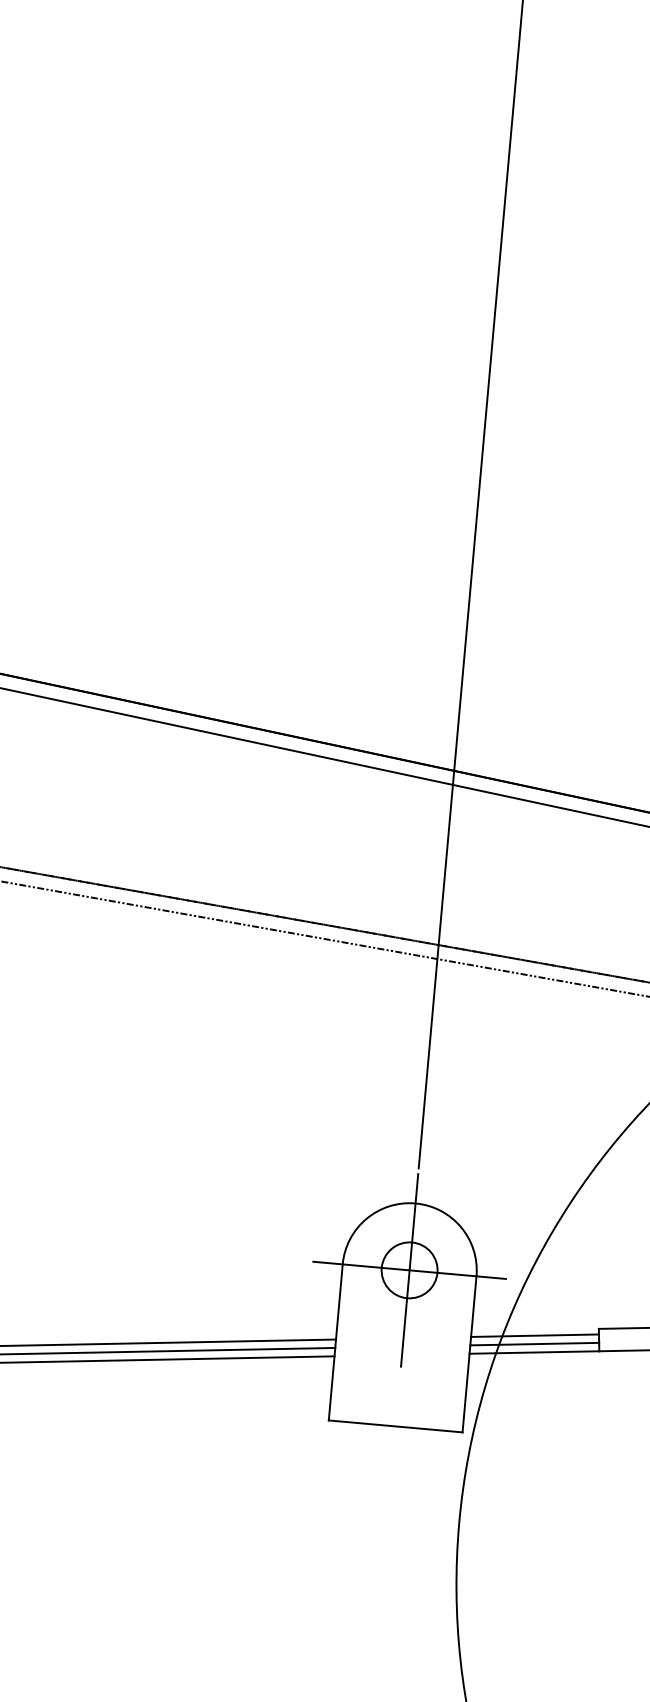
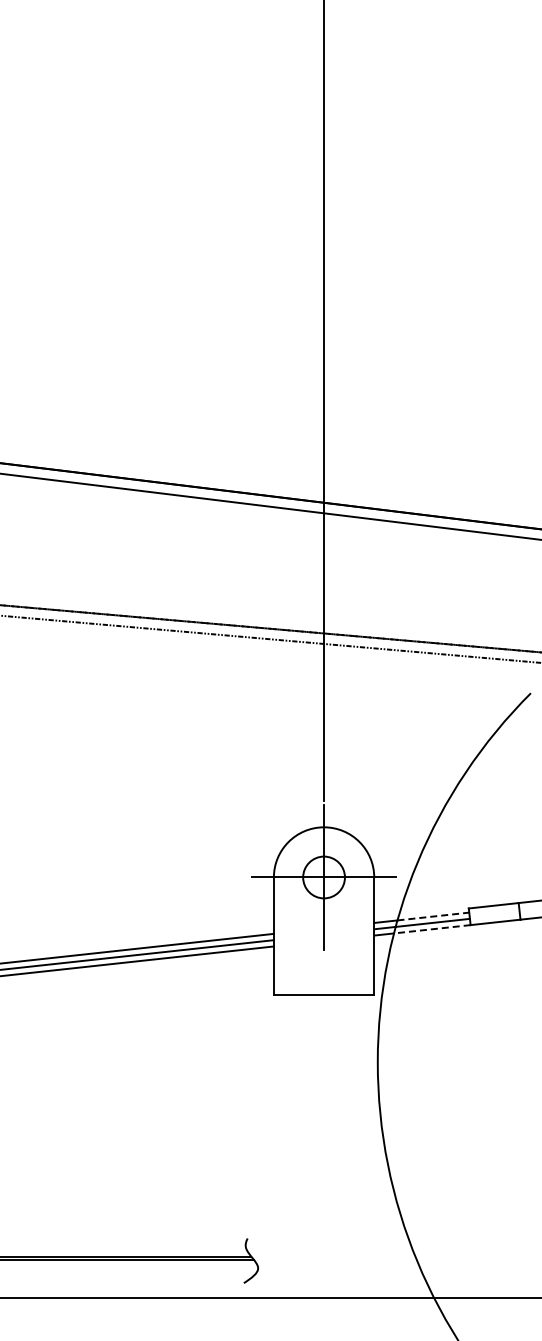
line: (550, 1335) -> (433, 916), solid -> dashed
line: (547, 1352) -> (432, 929), solid -> dashed

